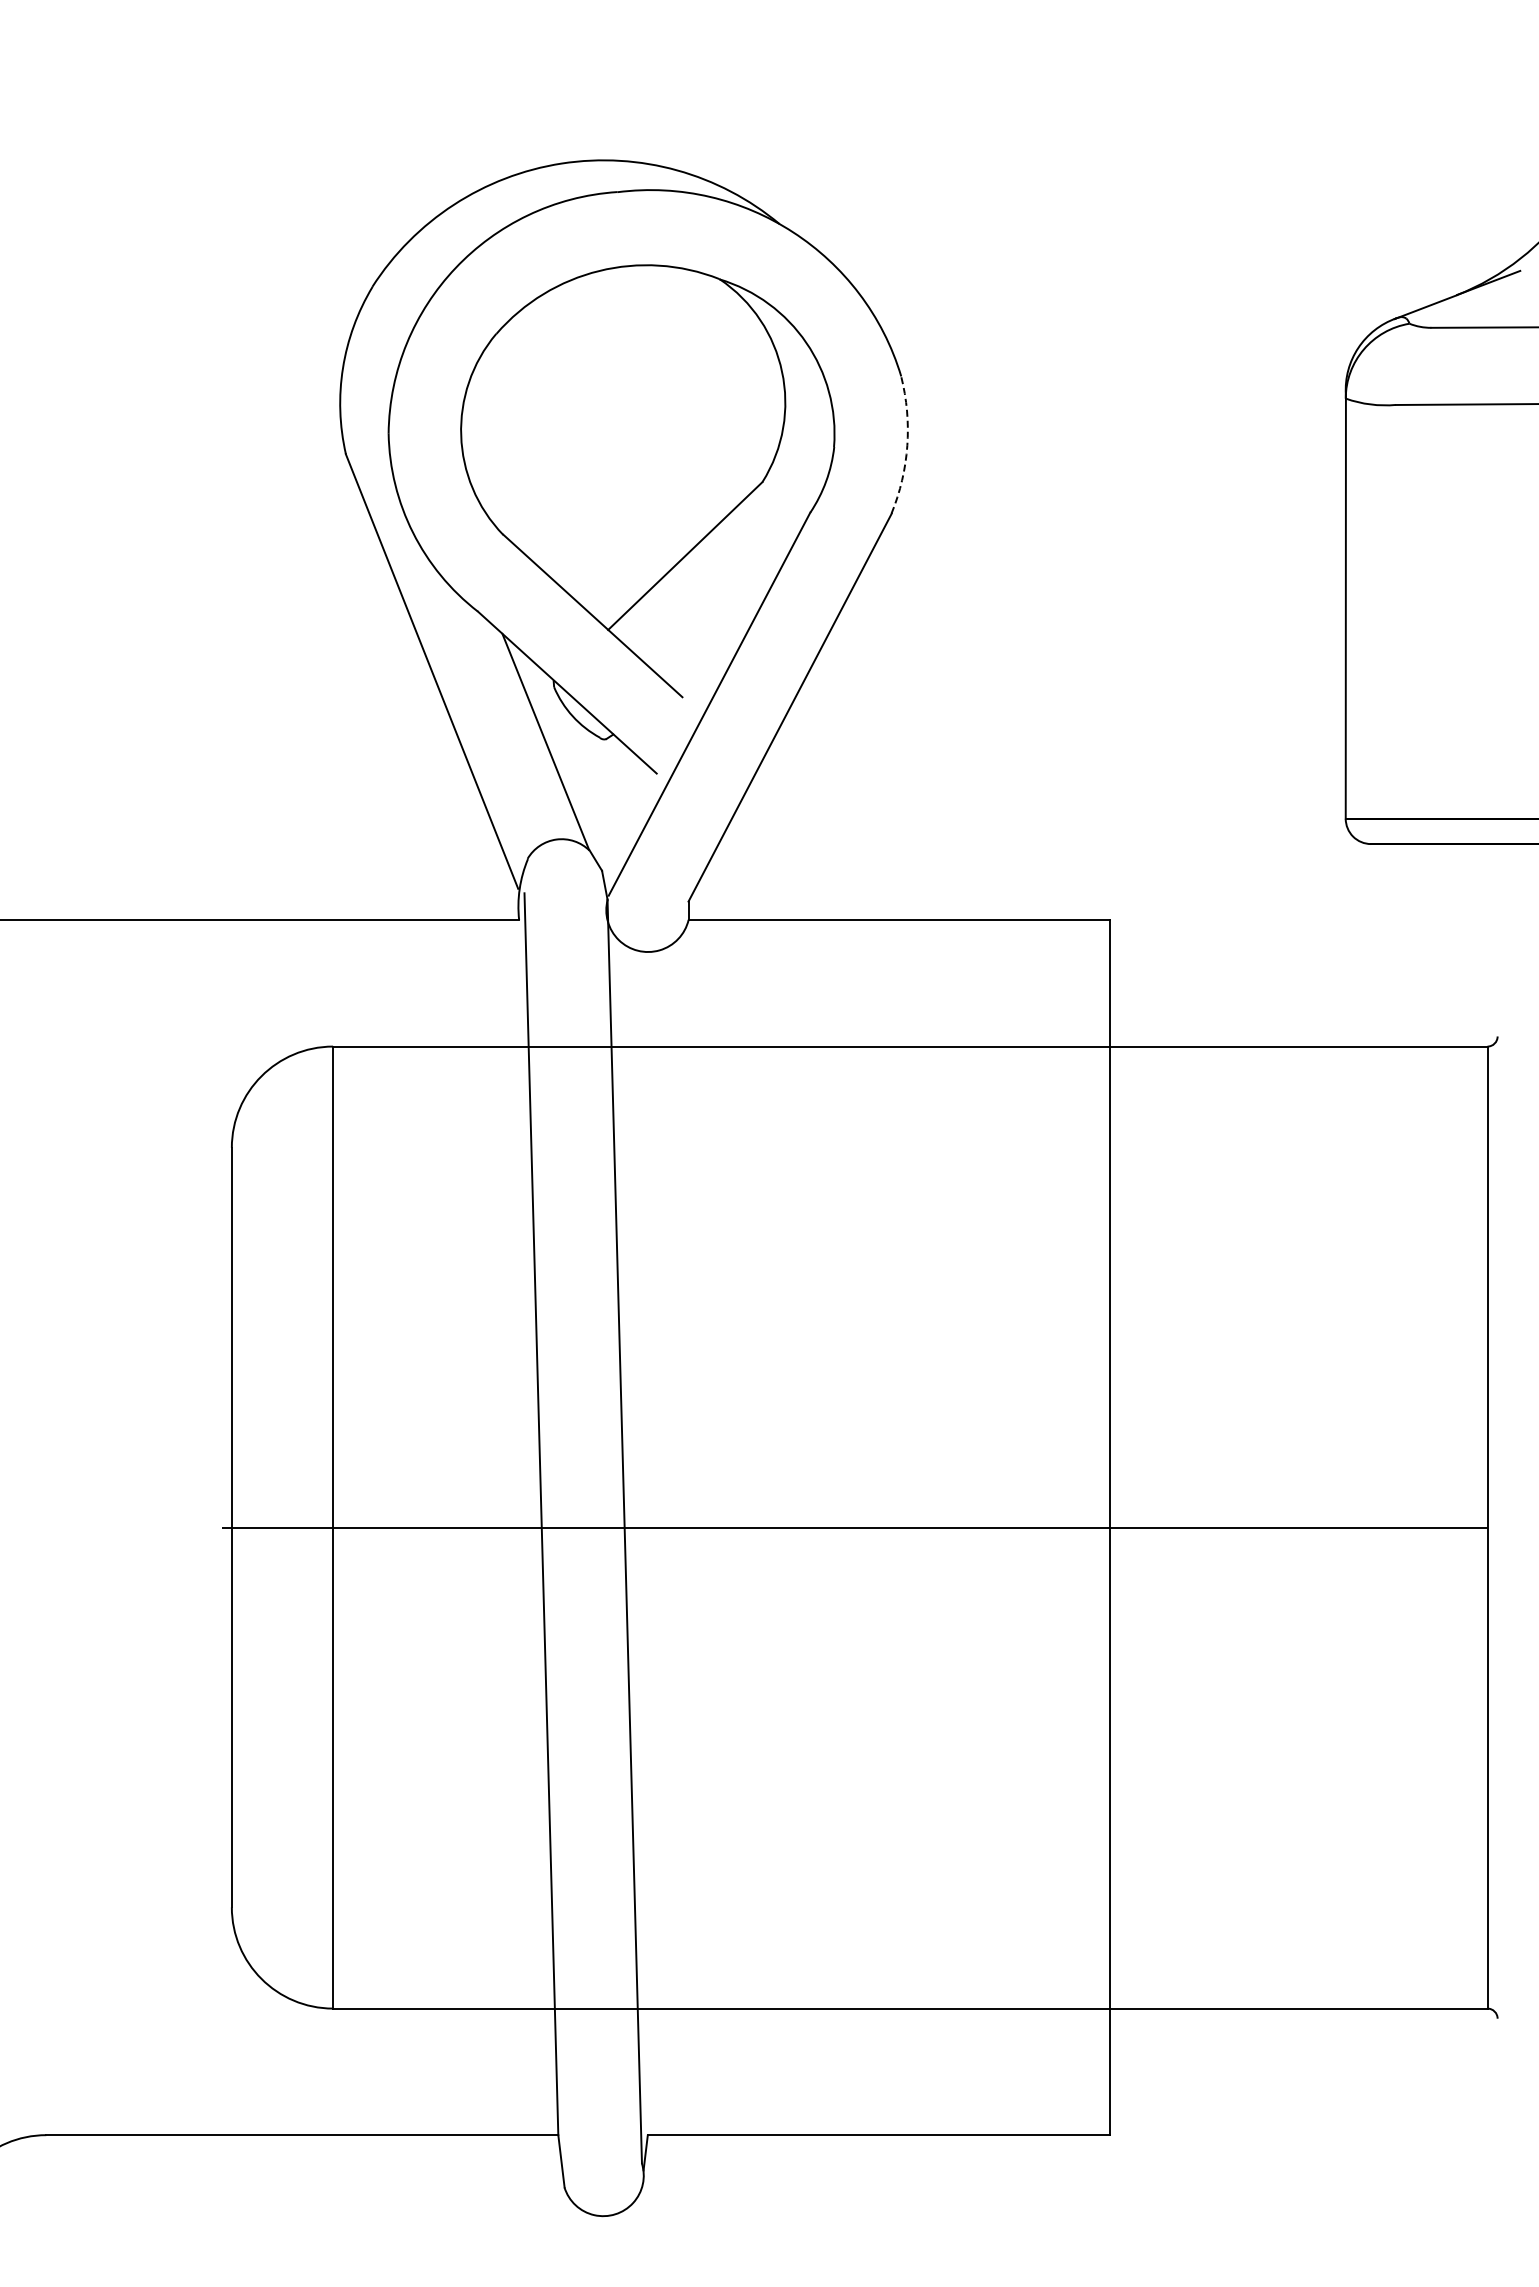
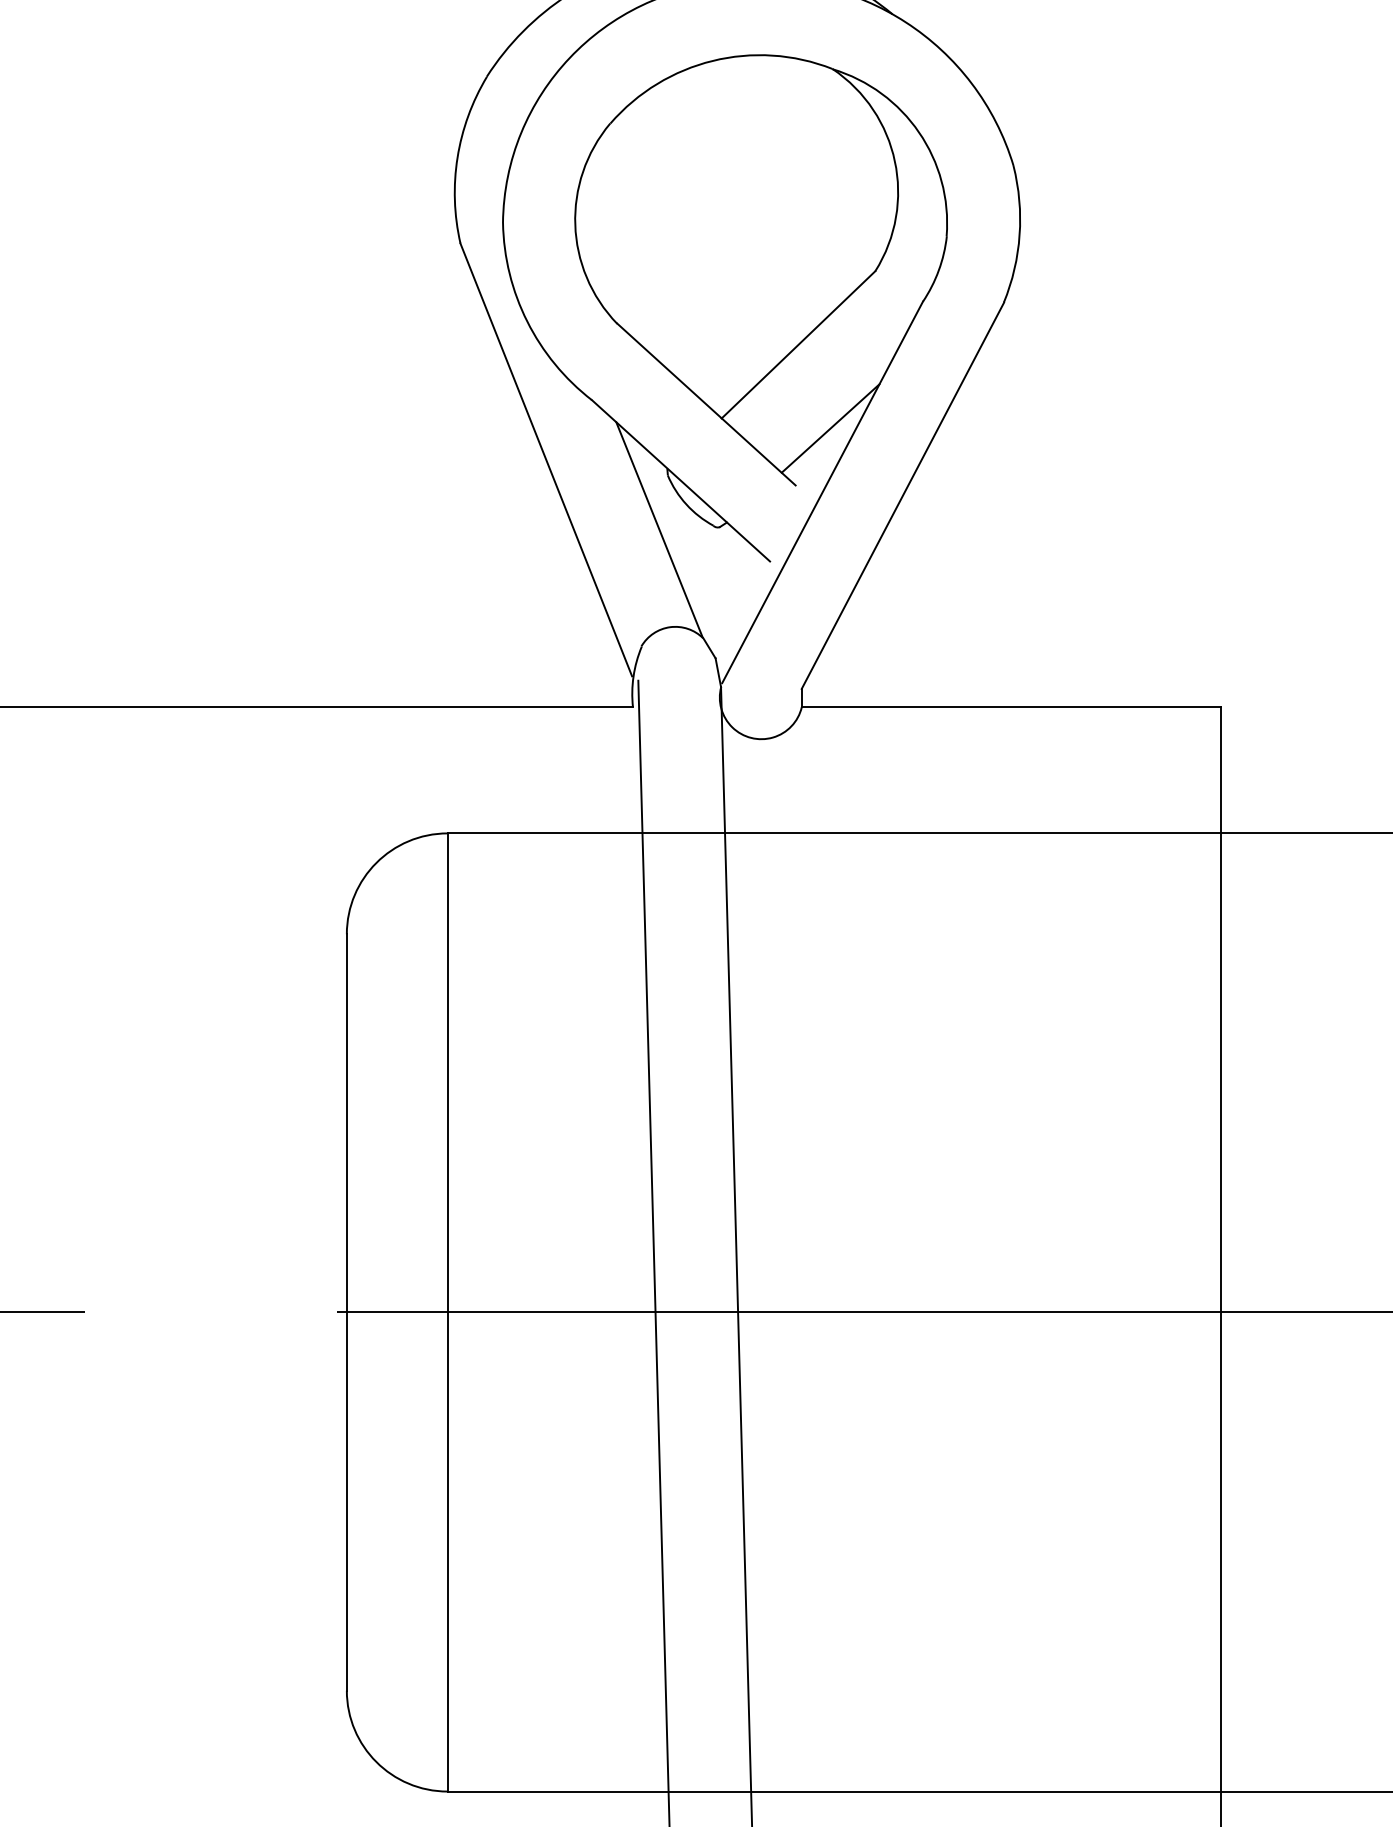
arc: (907, 445) -> (1019, 234), dashed -> solid
line: (717, 639) -> (830, 427), added

